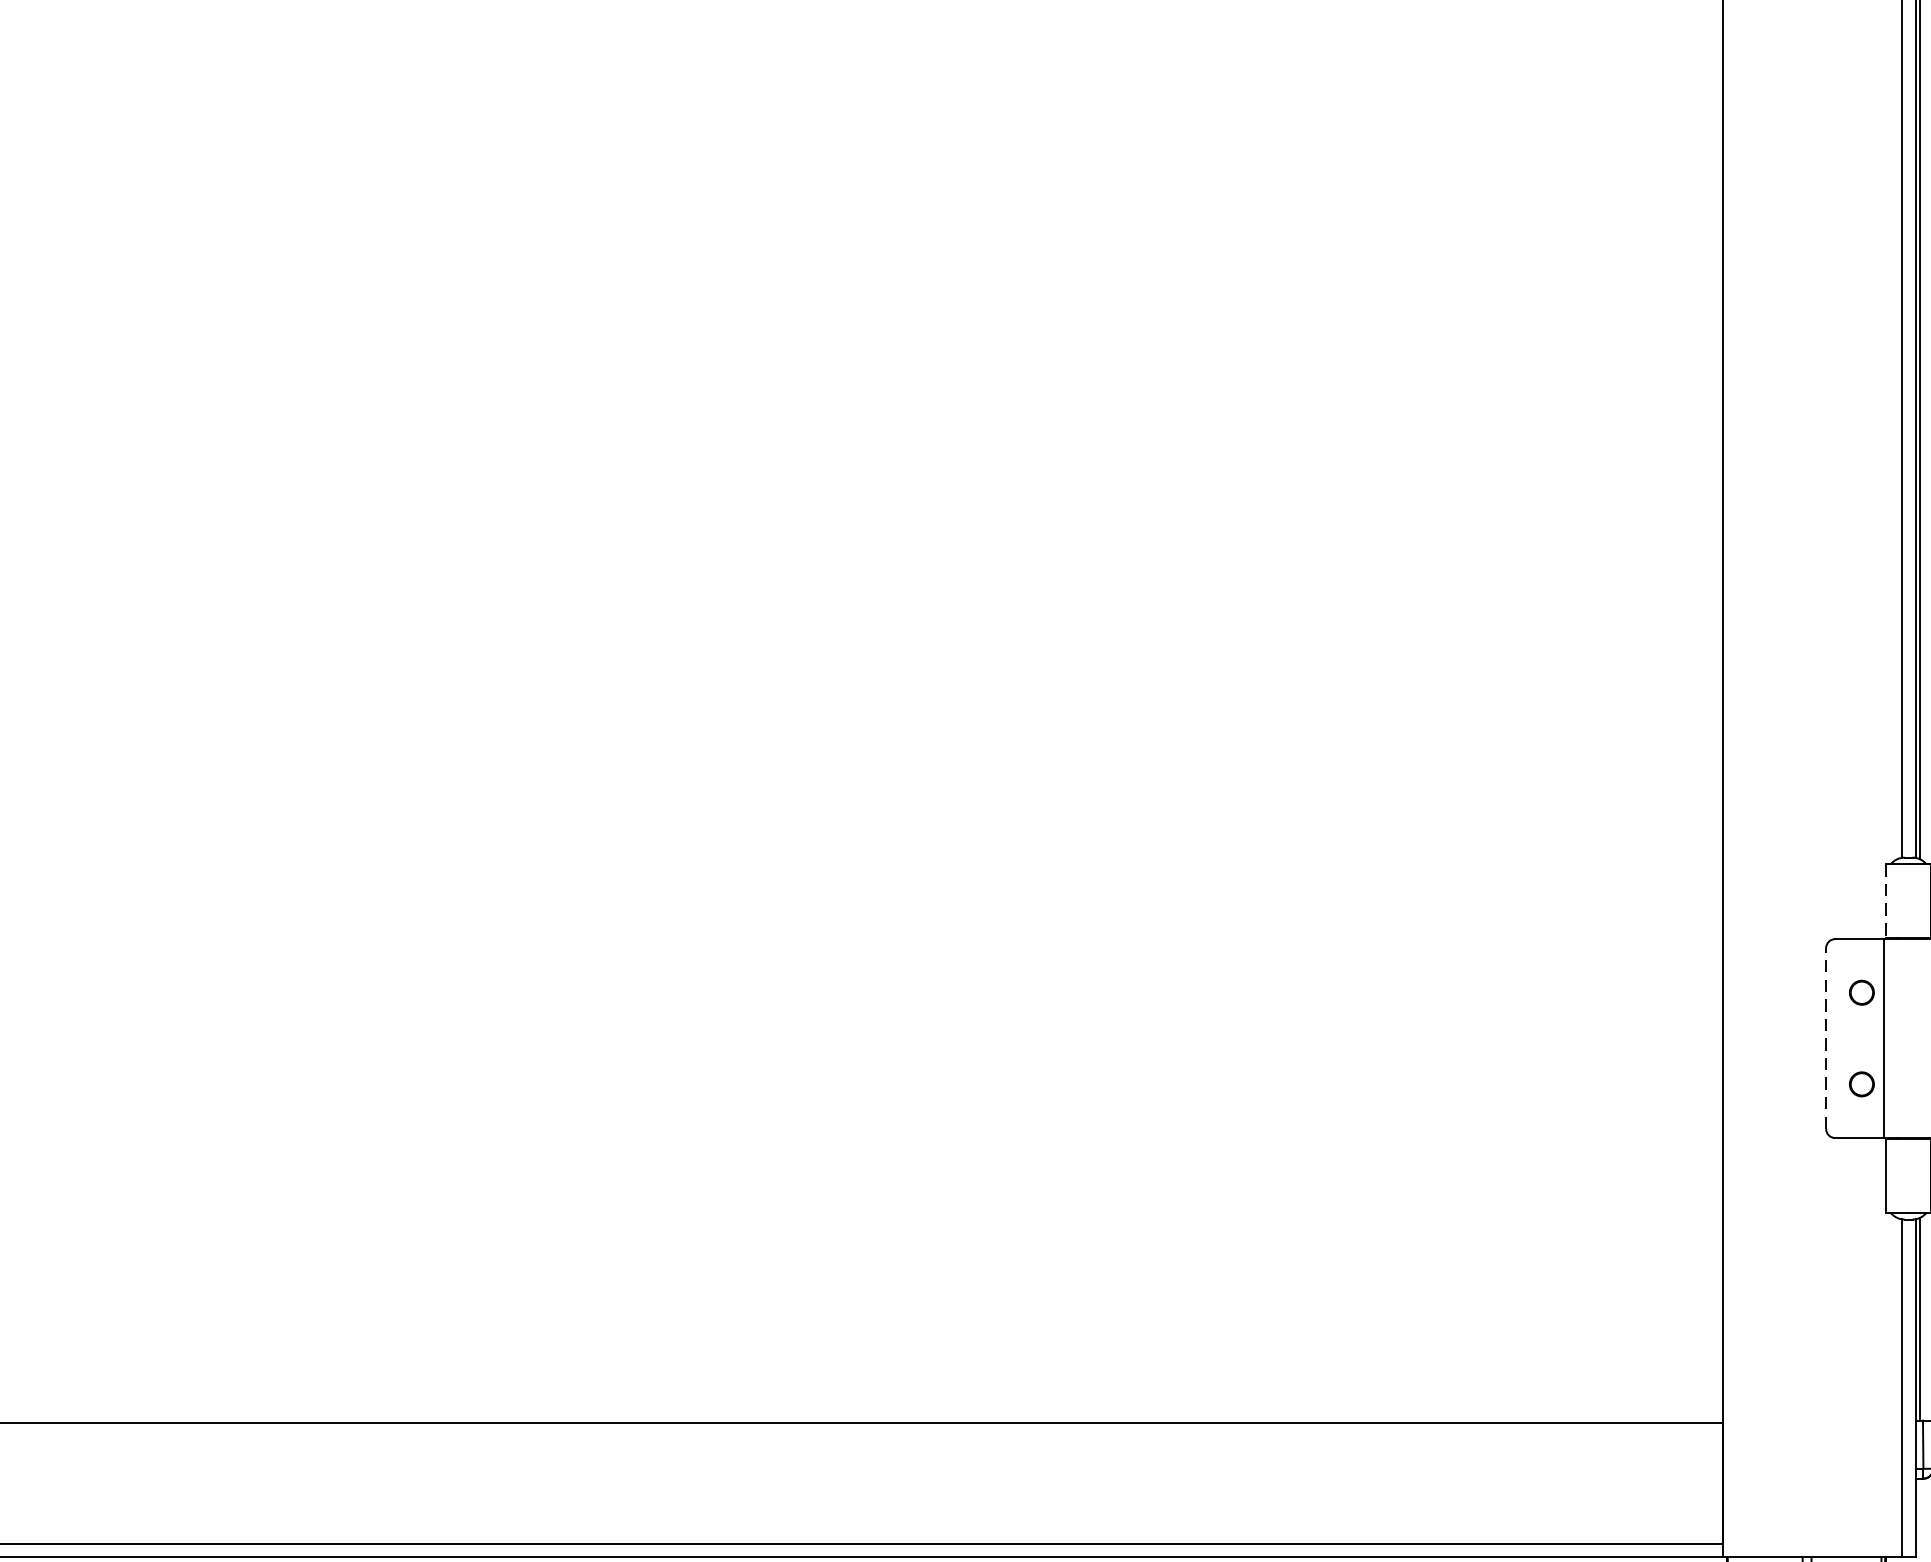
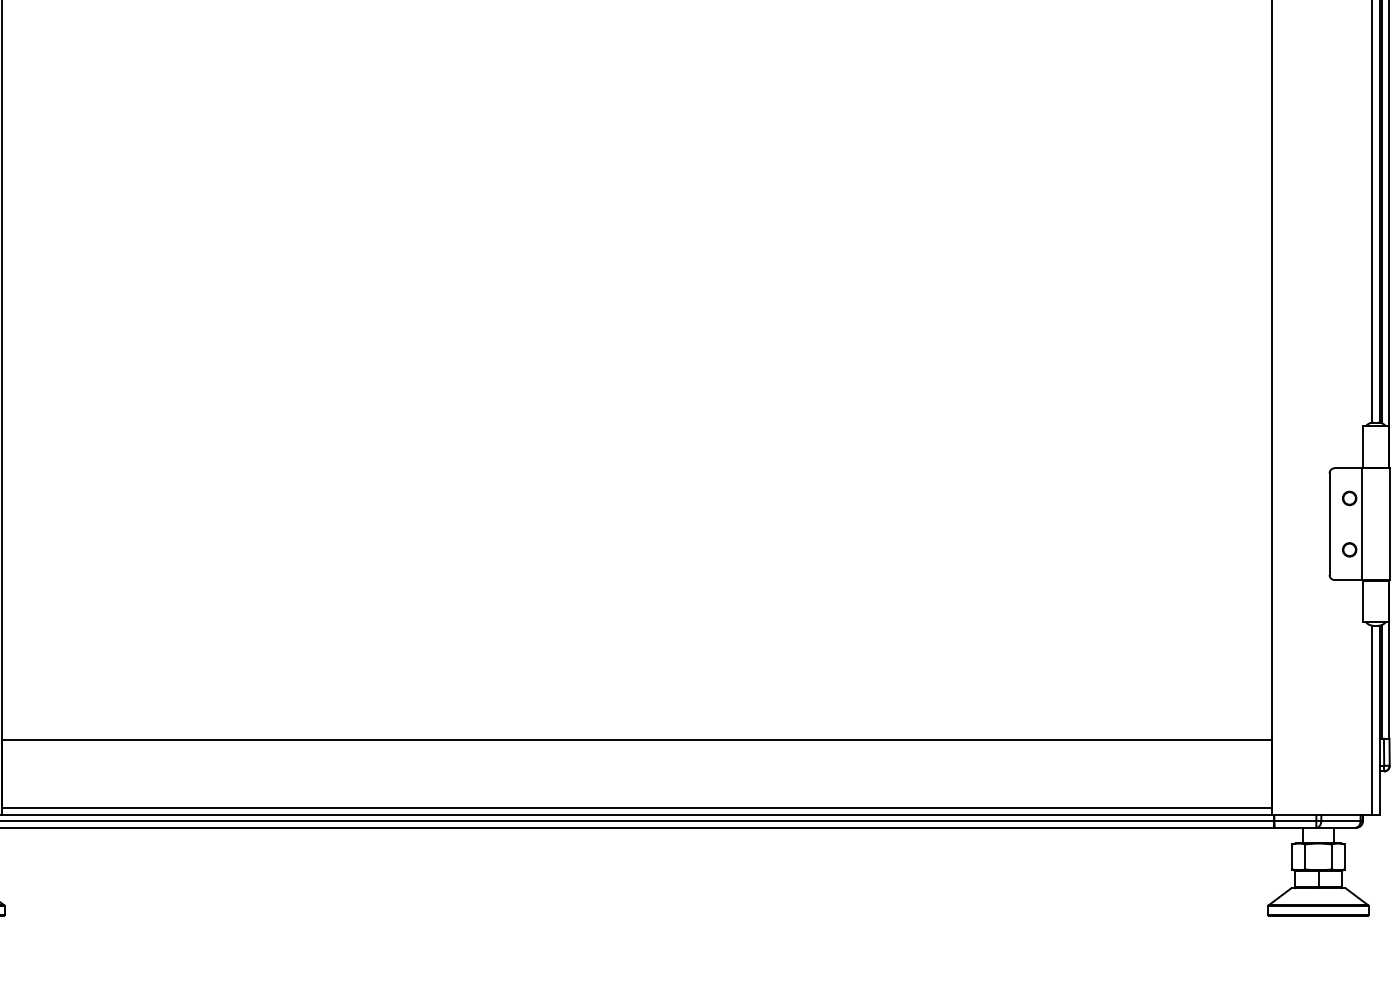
line: (1886, 900) -> (1363, 446), dashed -> solid
line: (1826, 1039) -> (1329, 524), dashed -> solid

